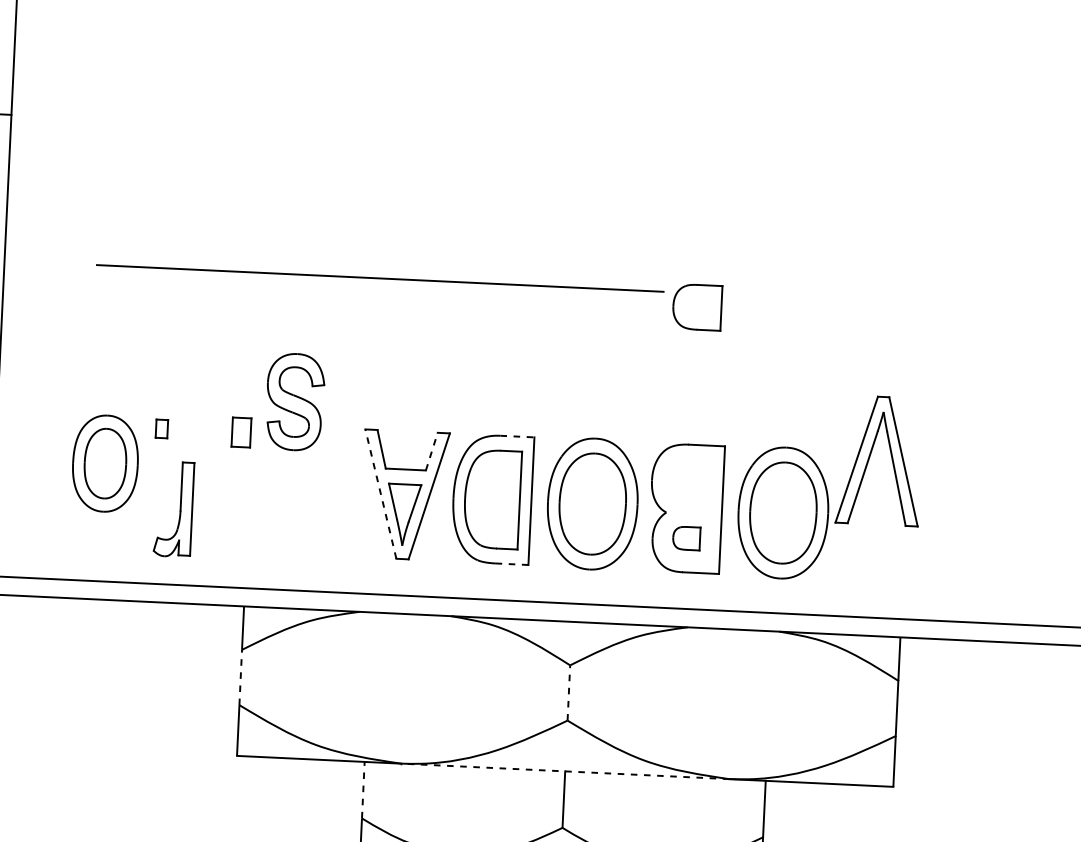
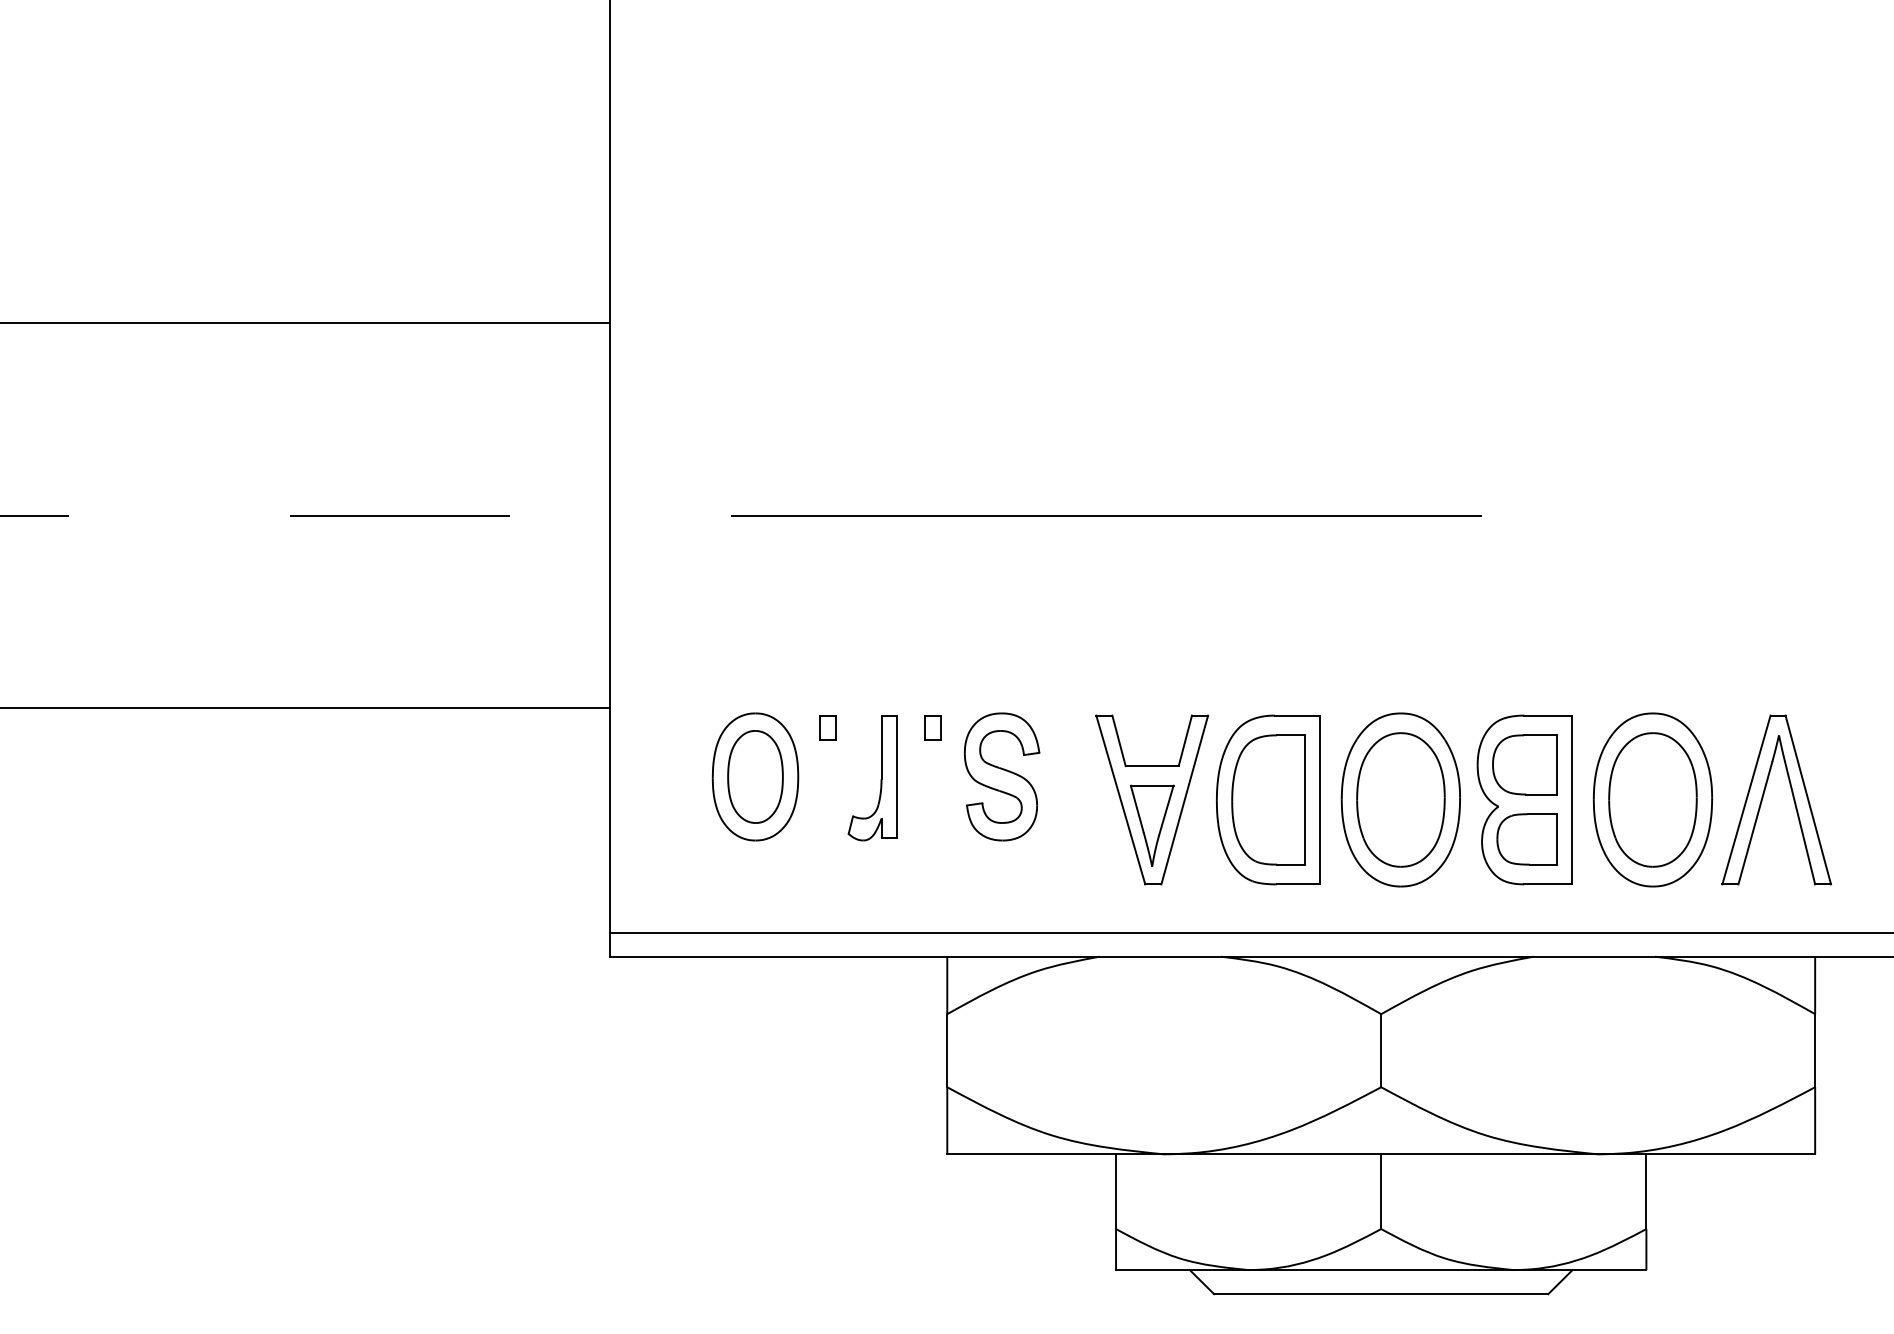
part: (697, 307) -> (1524, 764), moved
part: (295, 401) -> (1002, 776), moved
part: (241, 432) -> (932, 727), size x0.62
line: (517, 436) -> (1297, 715), dashed -> solid
line: (431, 451) -> (1185, 740), dashed -> solid
part: (870, 456) -> (1764, 794), moved
line: (380, 494) -> (1120, 800), dashed -> solid
part: (179, 510) -> (880, 779), moved
part: (686, 538) -> (1526, 839), size x1.67
line: (512, 564) -> (1298, 884), dashed -> solid
line: (240, 677) -> (947, 1050), dashed -> solid
line: (569, 692) -> (1381, 1050), dashed -> solid
line: (565, 771) -> (1381, 1154), dashed -> solid
line: (363, 790) -> (1116, 1191), dashed -> solid

